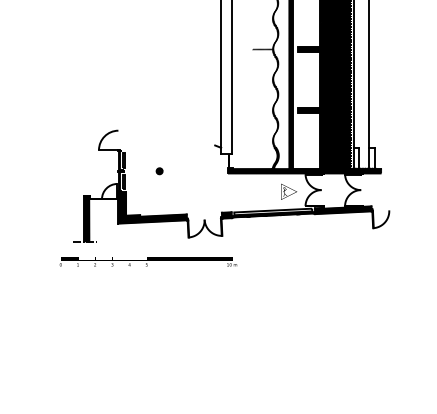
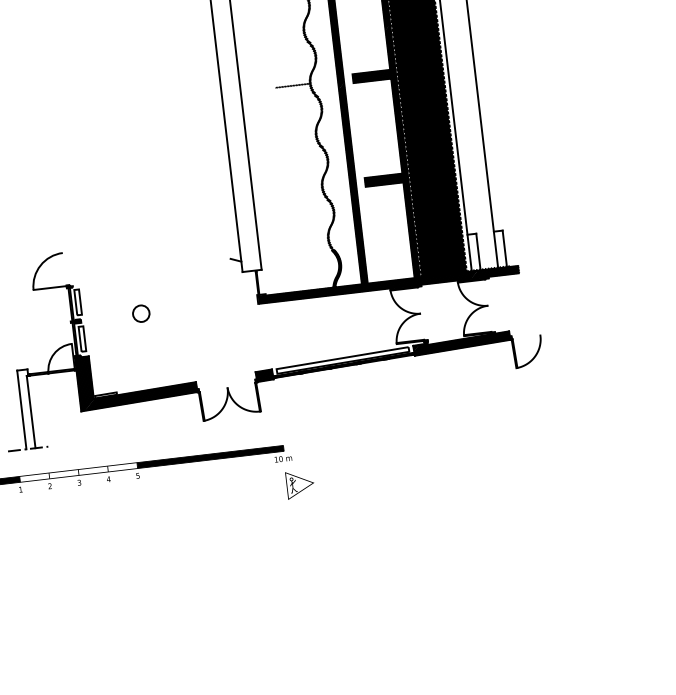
part: (159, 171) -> (140, 314), size x1.6
part: (289, 191) -> (300, 483), moved
hatch: (87, 218) -> (27, 408), removed

